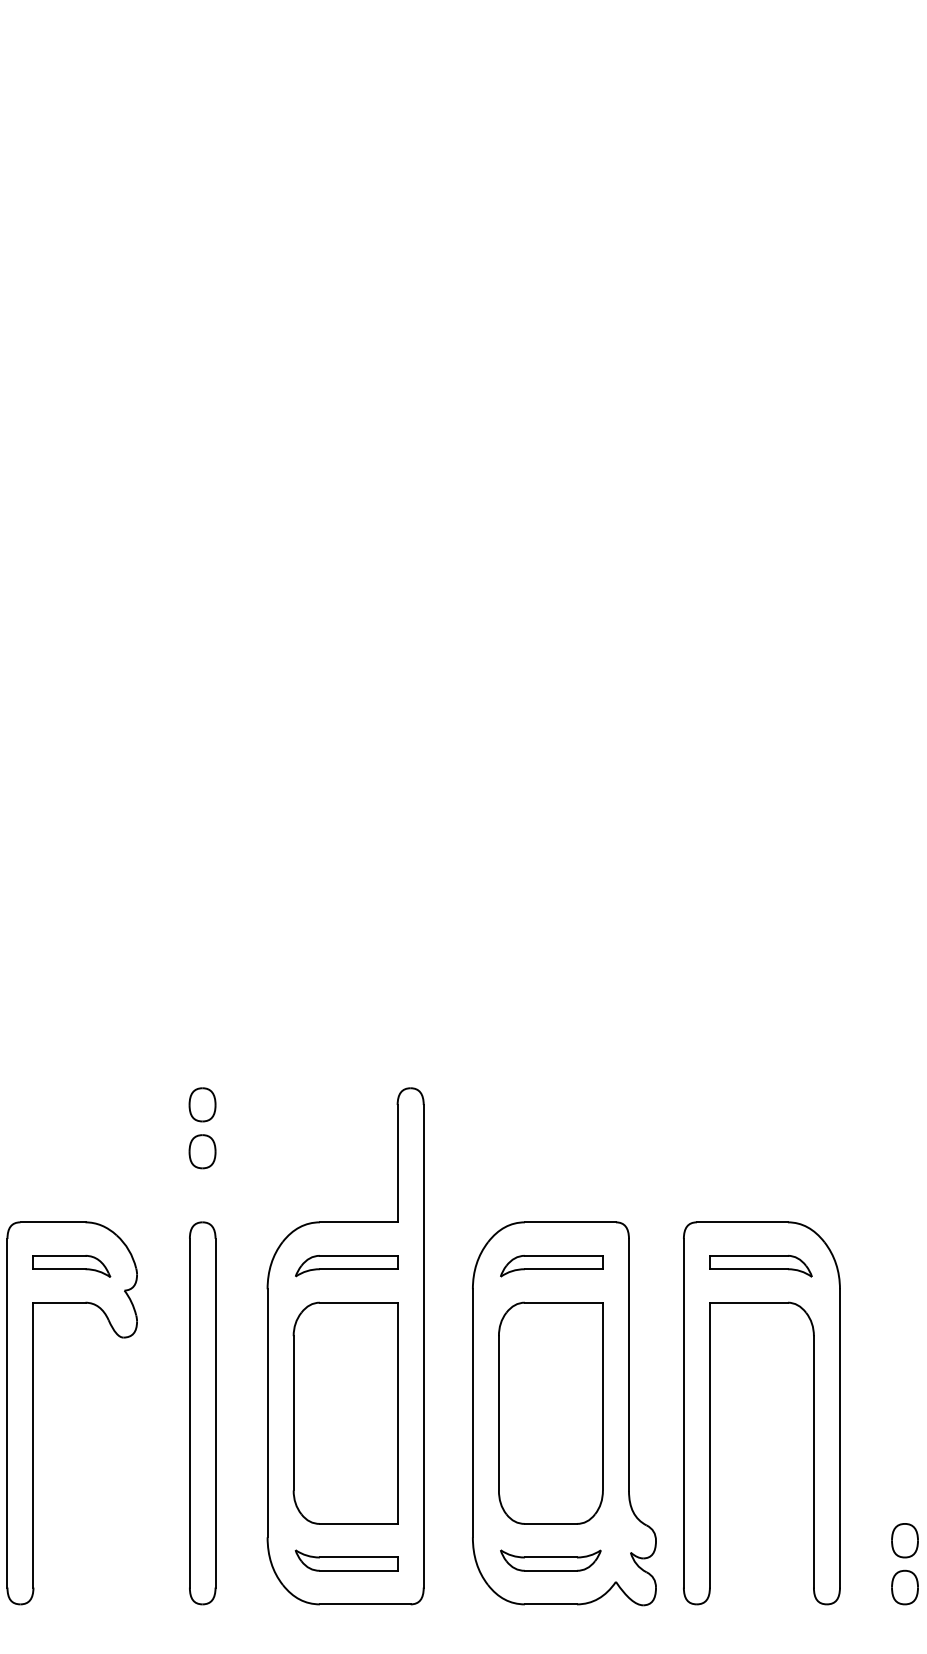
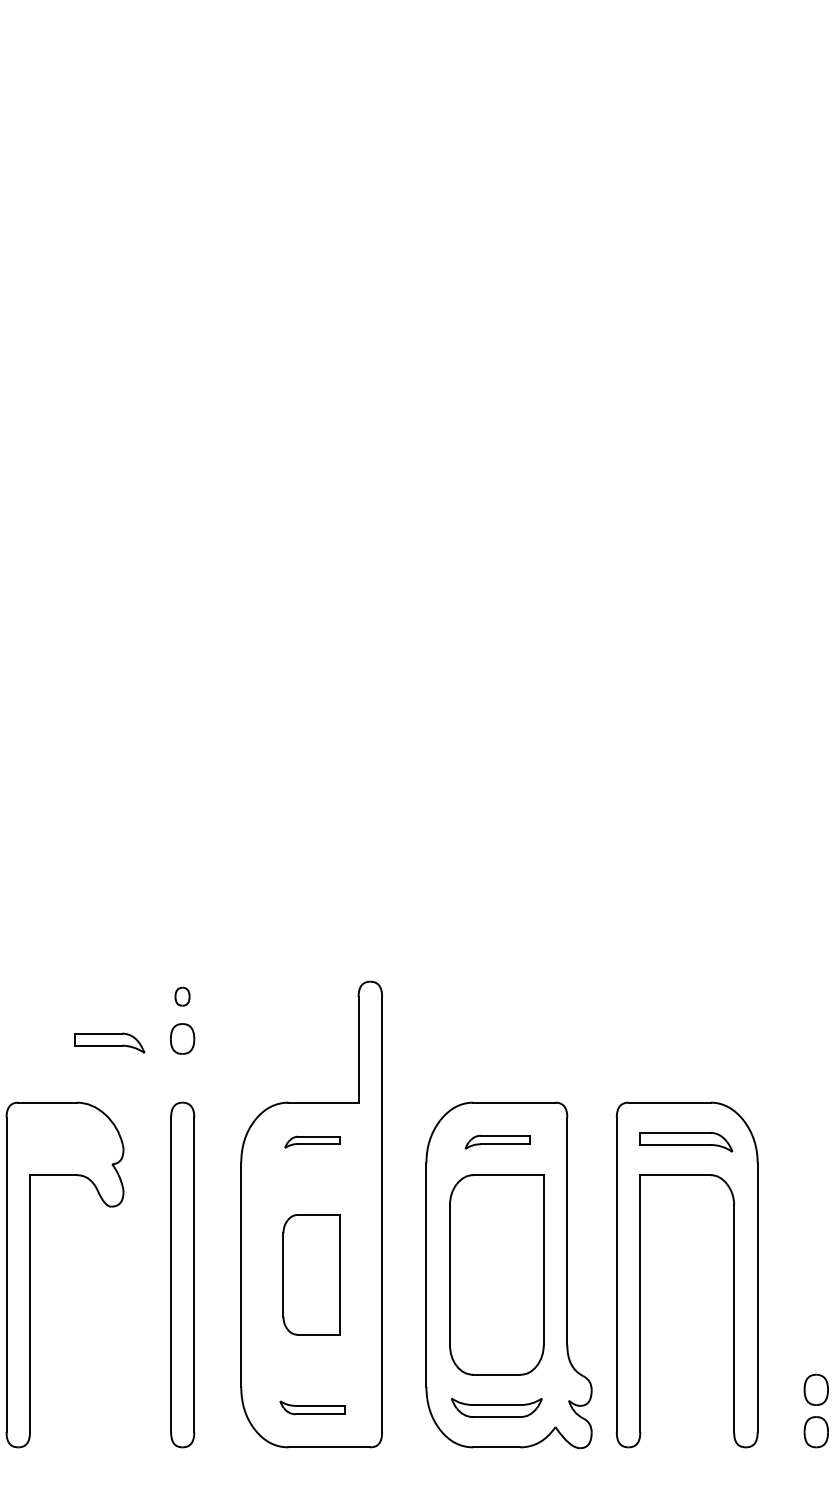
part: (202, 1104) -> (182, 996), size x0.6
part: (71, 1266) -> (109, 1043), moved
part: (346, 1266) -> (312, 1142), size x0.6
part: (551, 1266) -> (497, 1142), size x0.7
part: (345, 1412) -> (311, 1274), size x0.6
part: (346, 1560) -> (312, 1407), size x0.7

